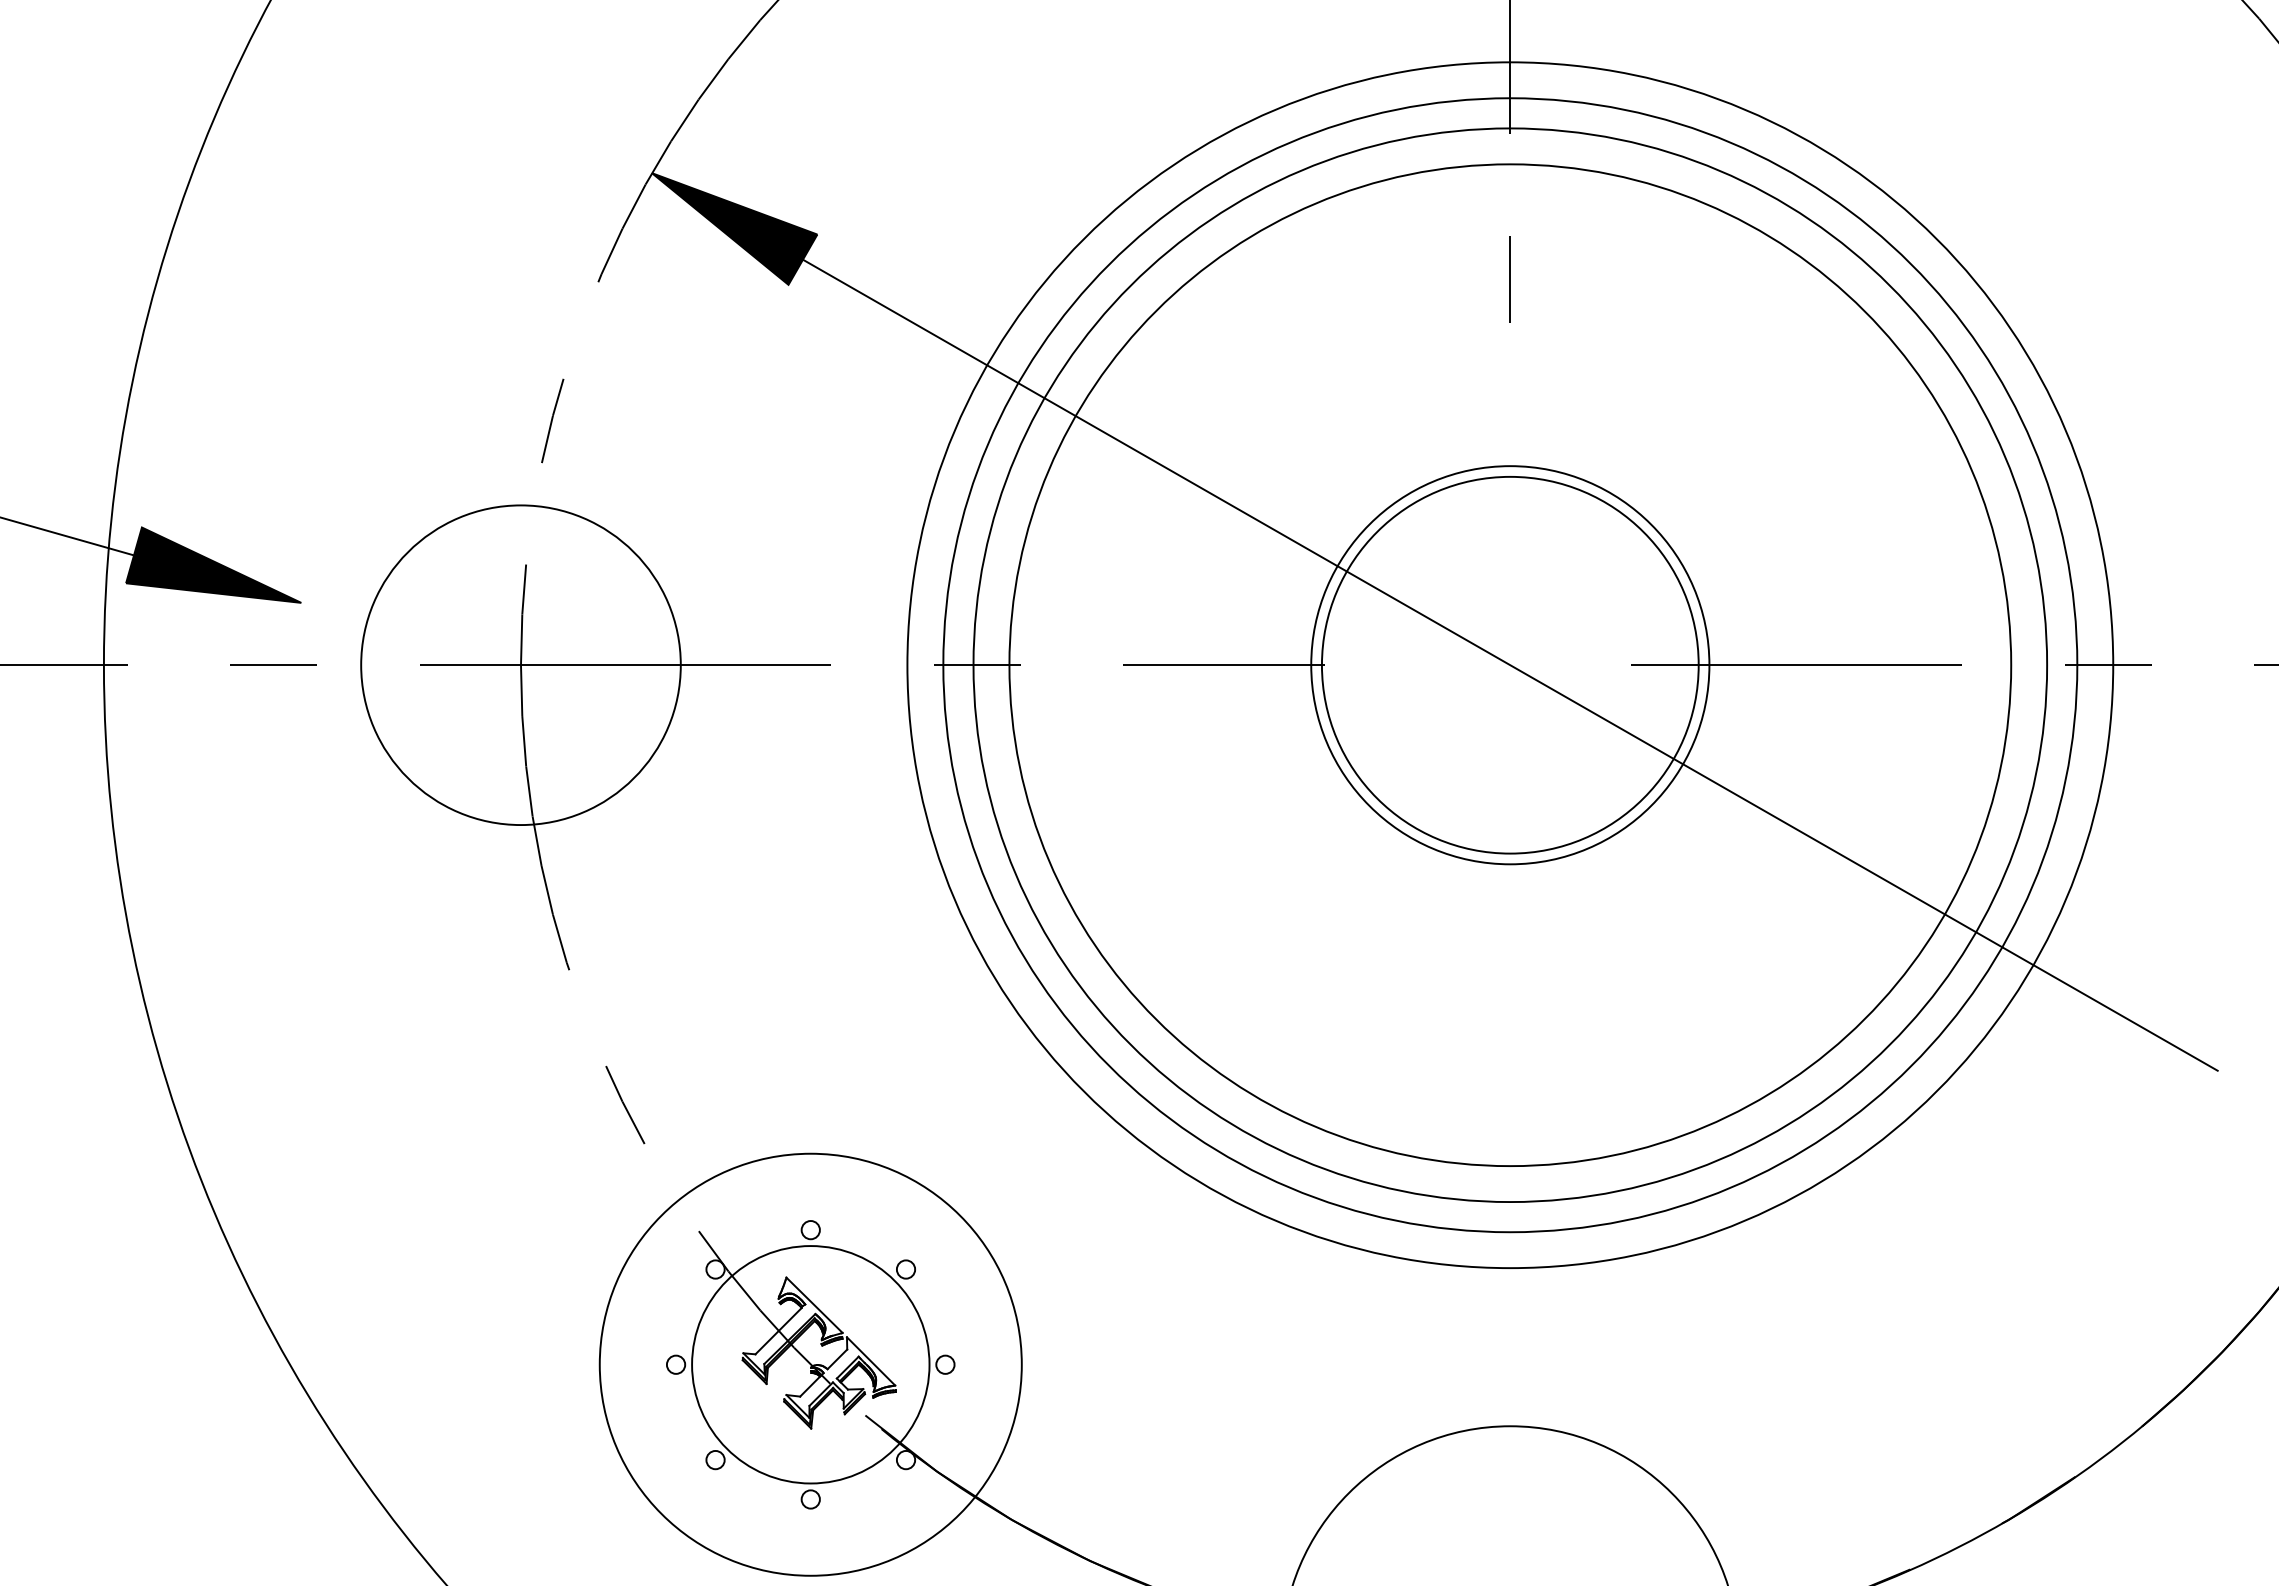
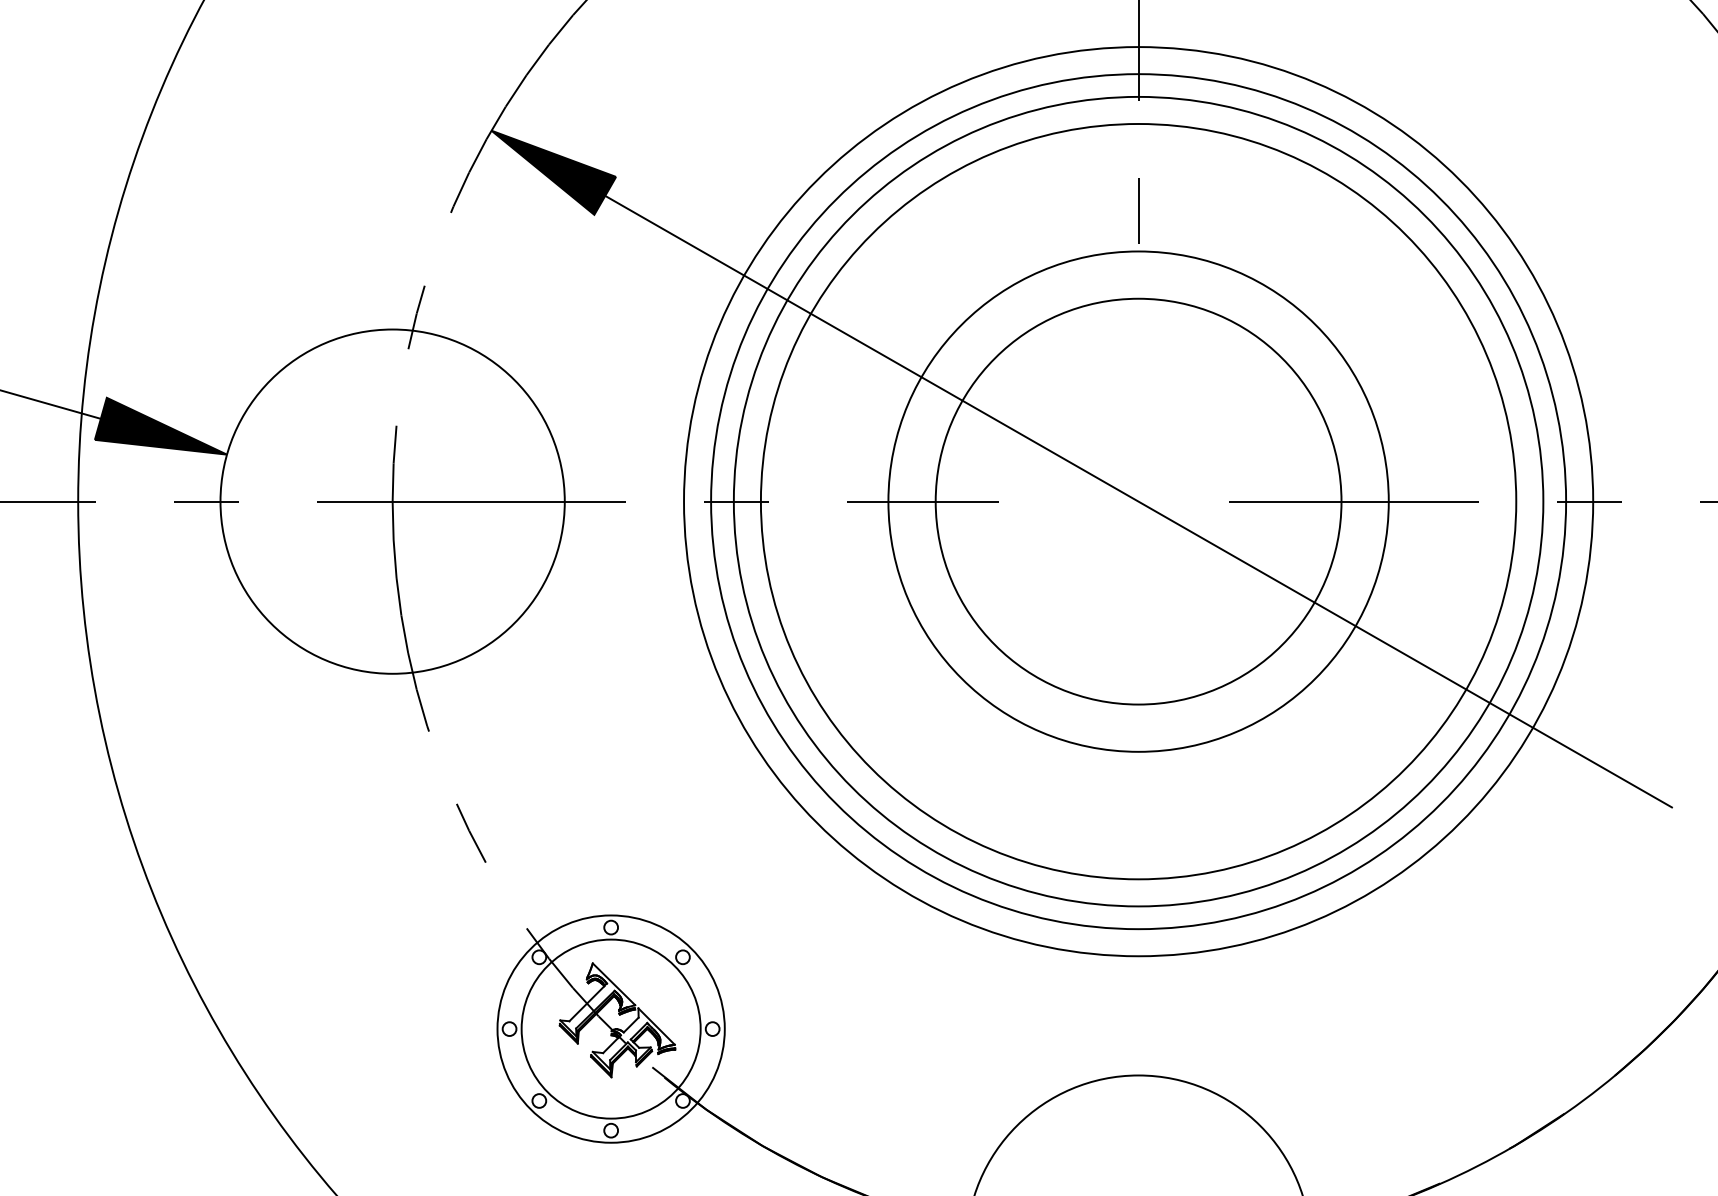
circle: (520, 664) -> (392, 501), size x1.43
circle: (1510, 665) -> (1138, 501), size x1.43
circle: (1510, 665) -> (1138, 501), size x1.67
circle: (810, 1364) -> (610, 1028), size x0.71

